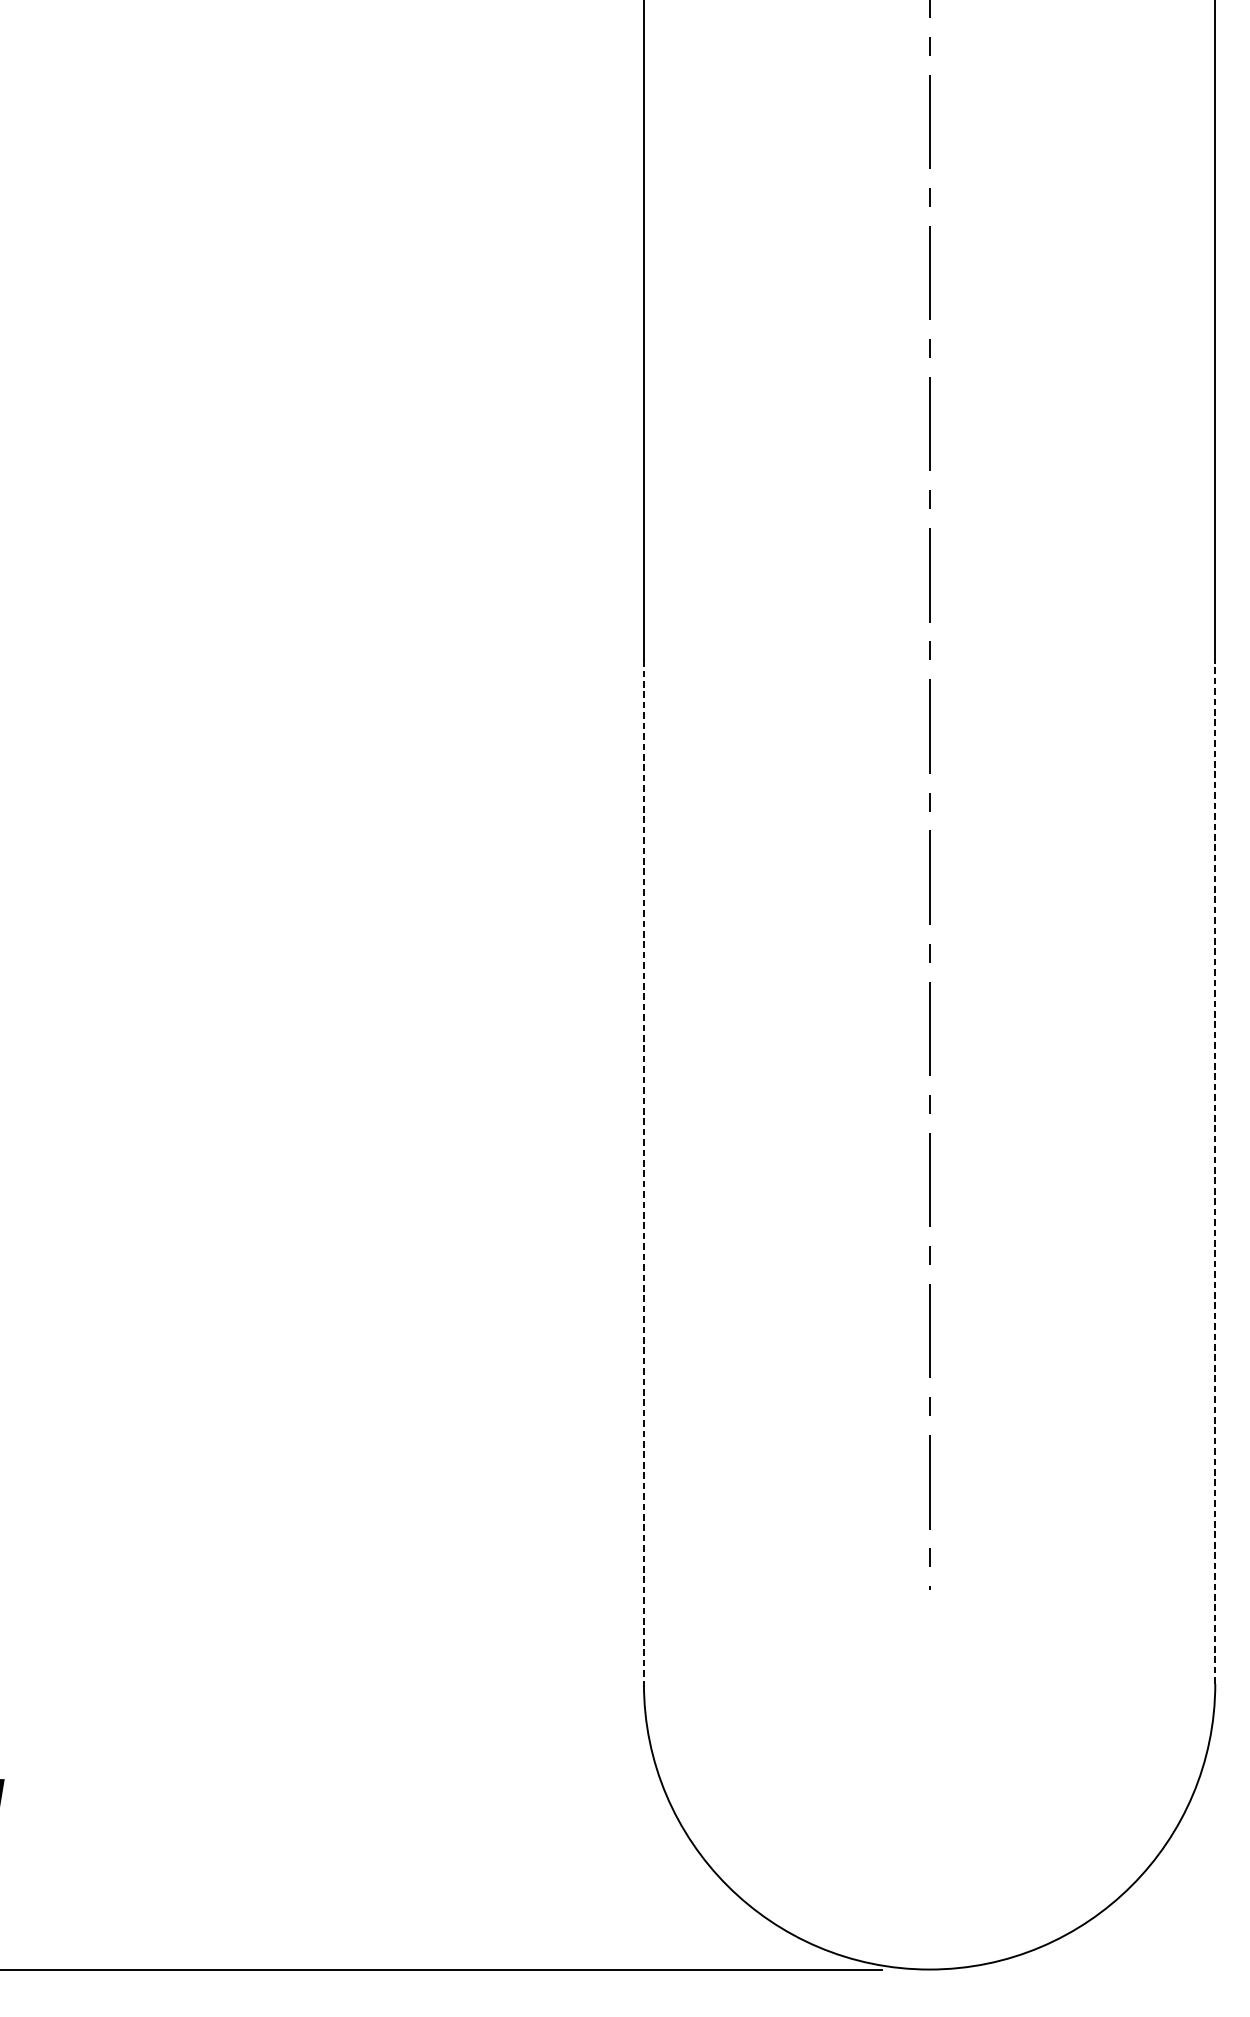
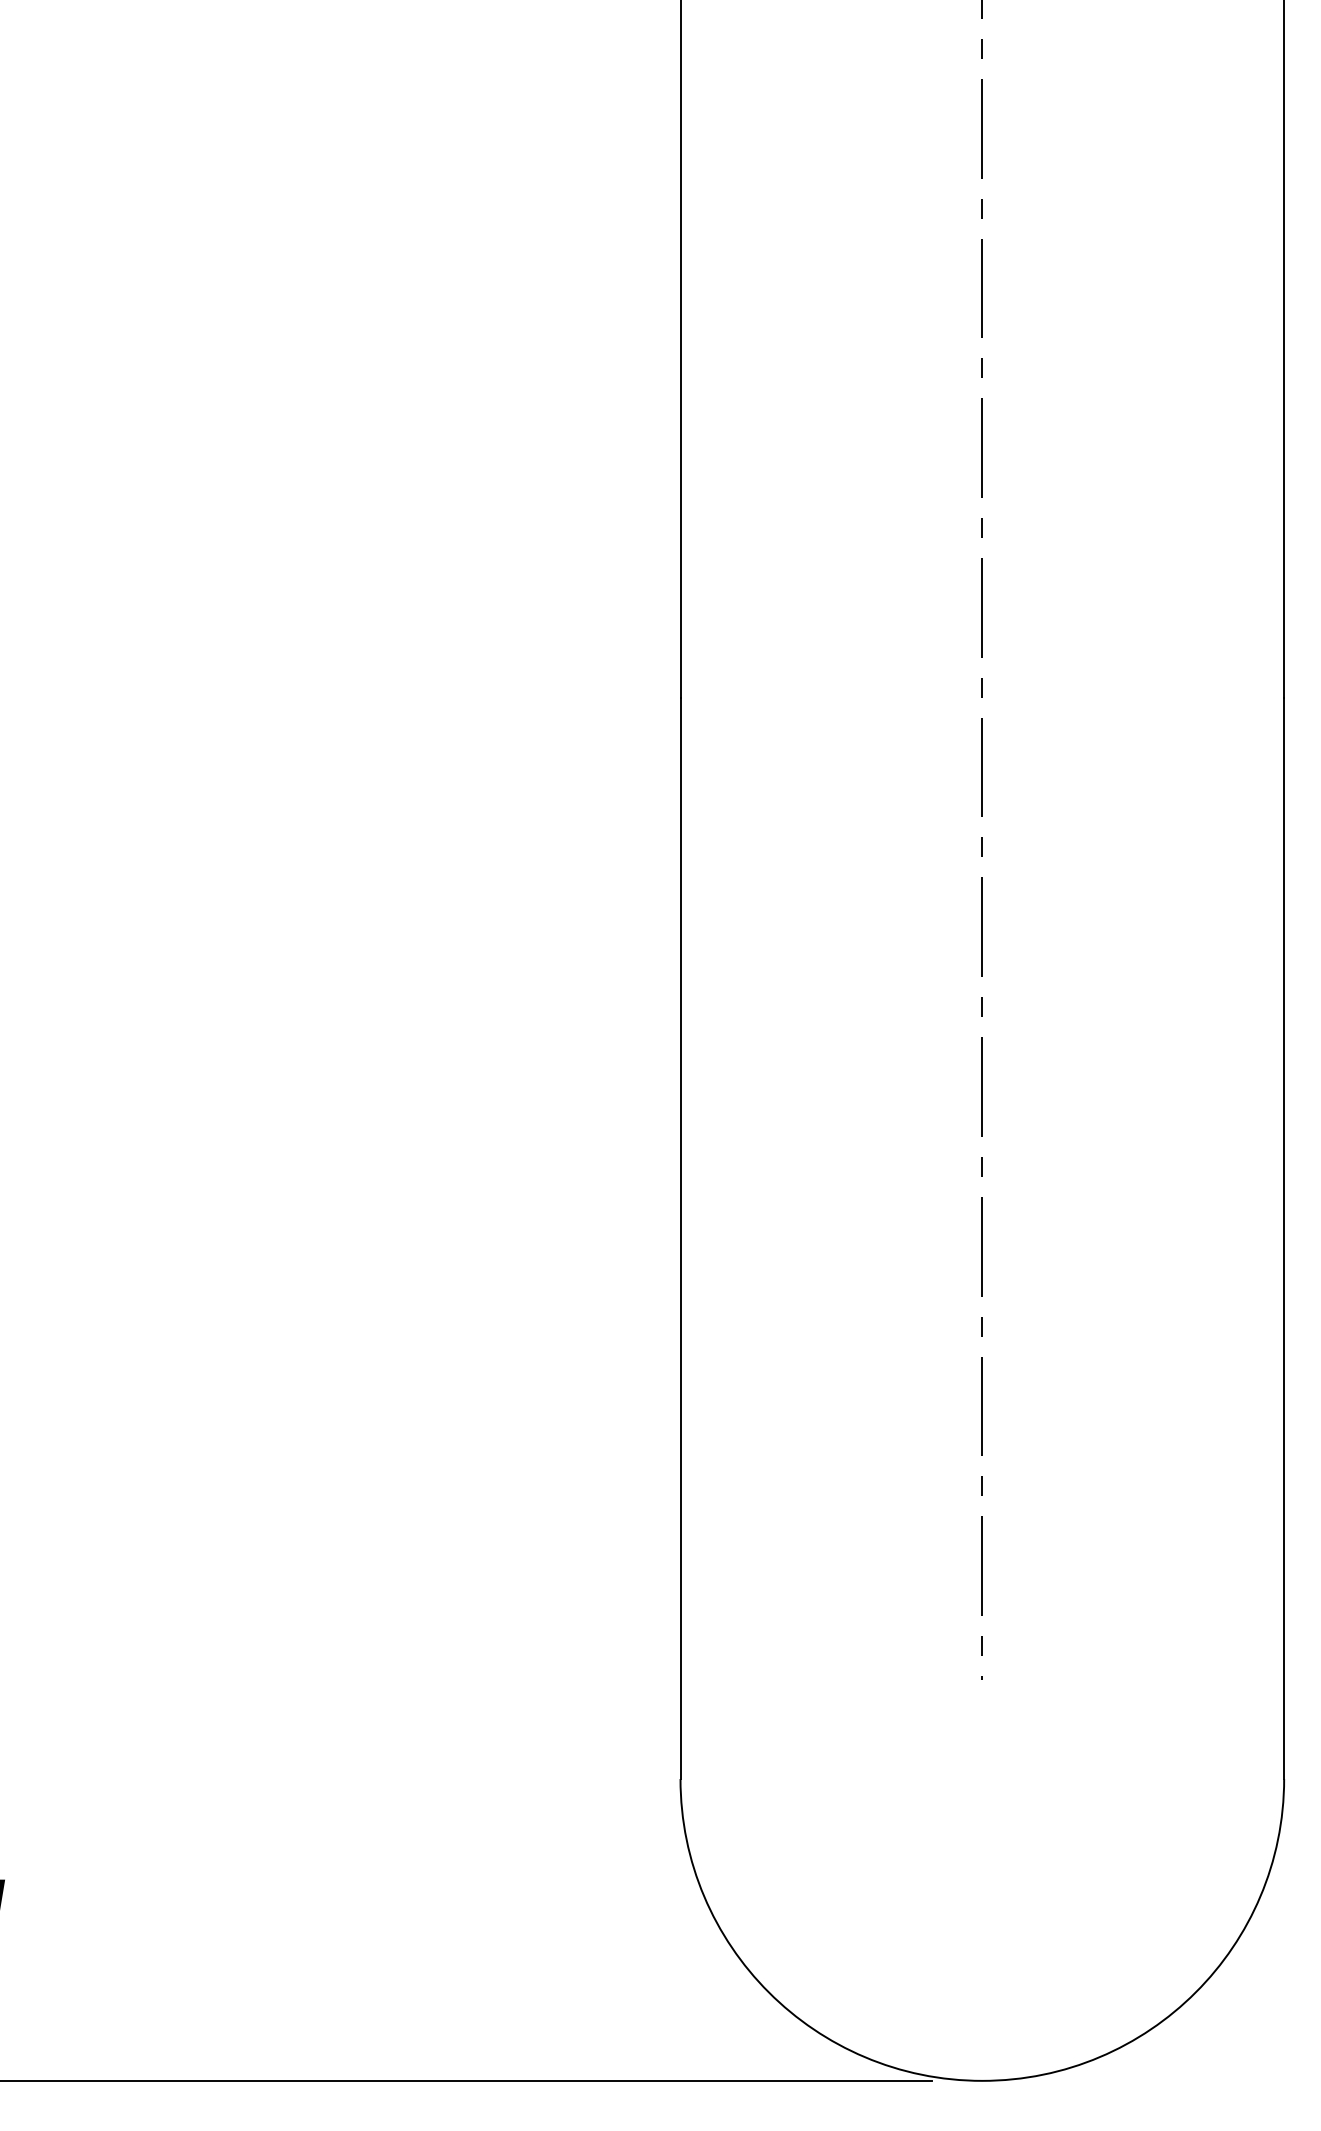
line: (643, 1172) -> (680, 1238), dashed -> solid
line: (1215, 1172) -> (1284, 1238), dashed -> solid

